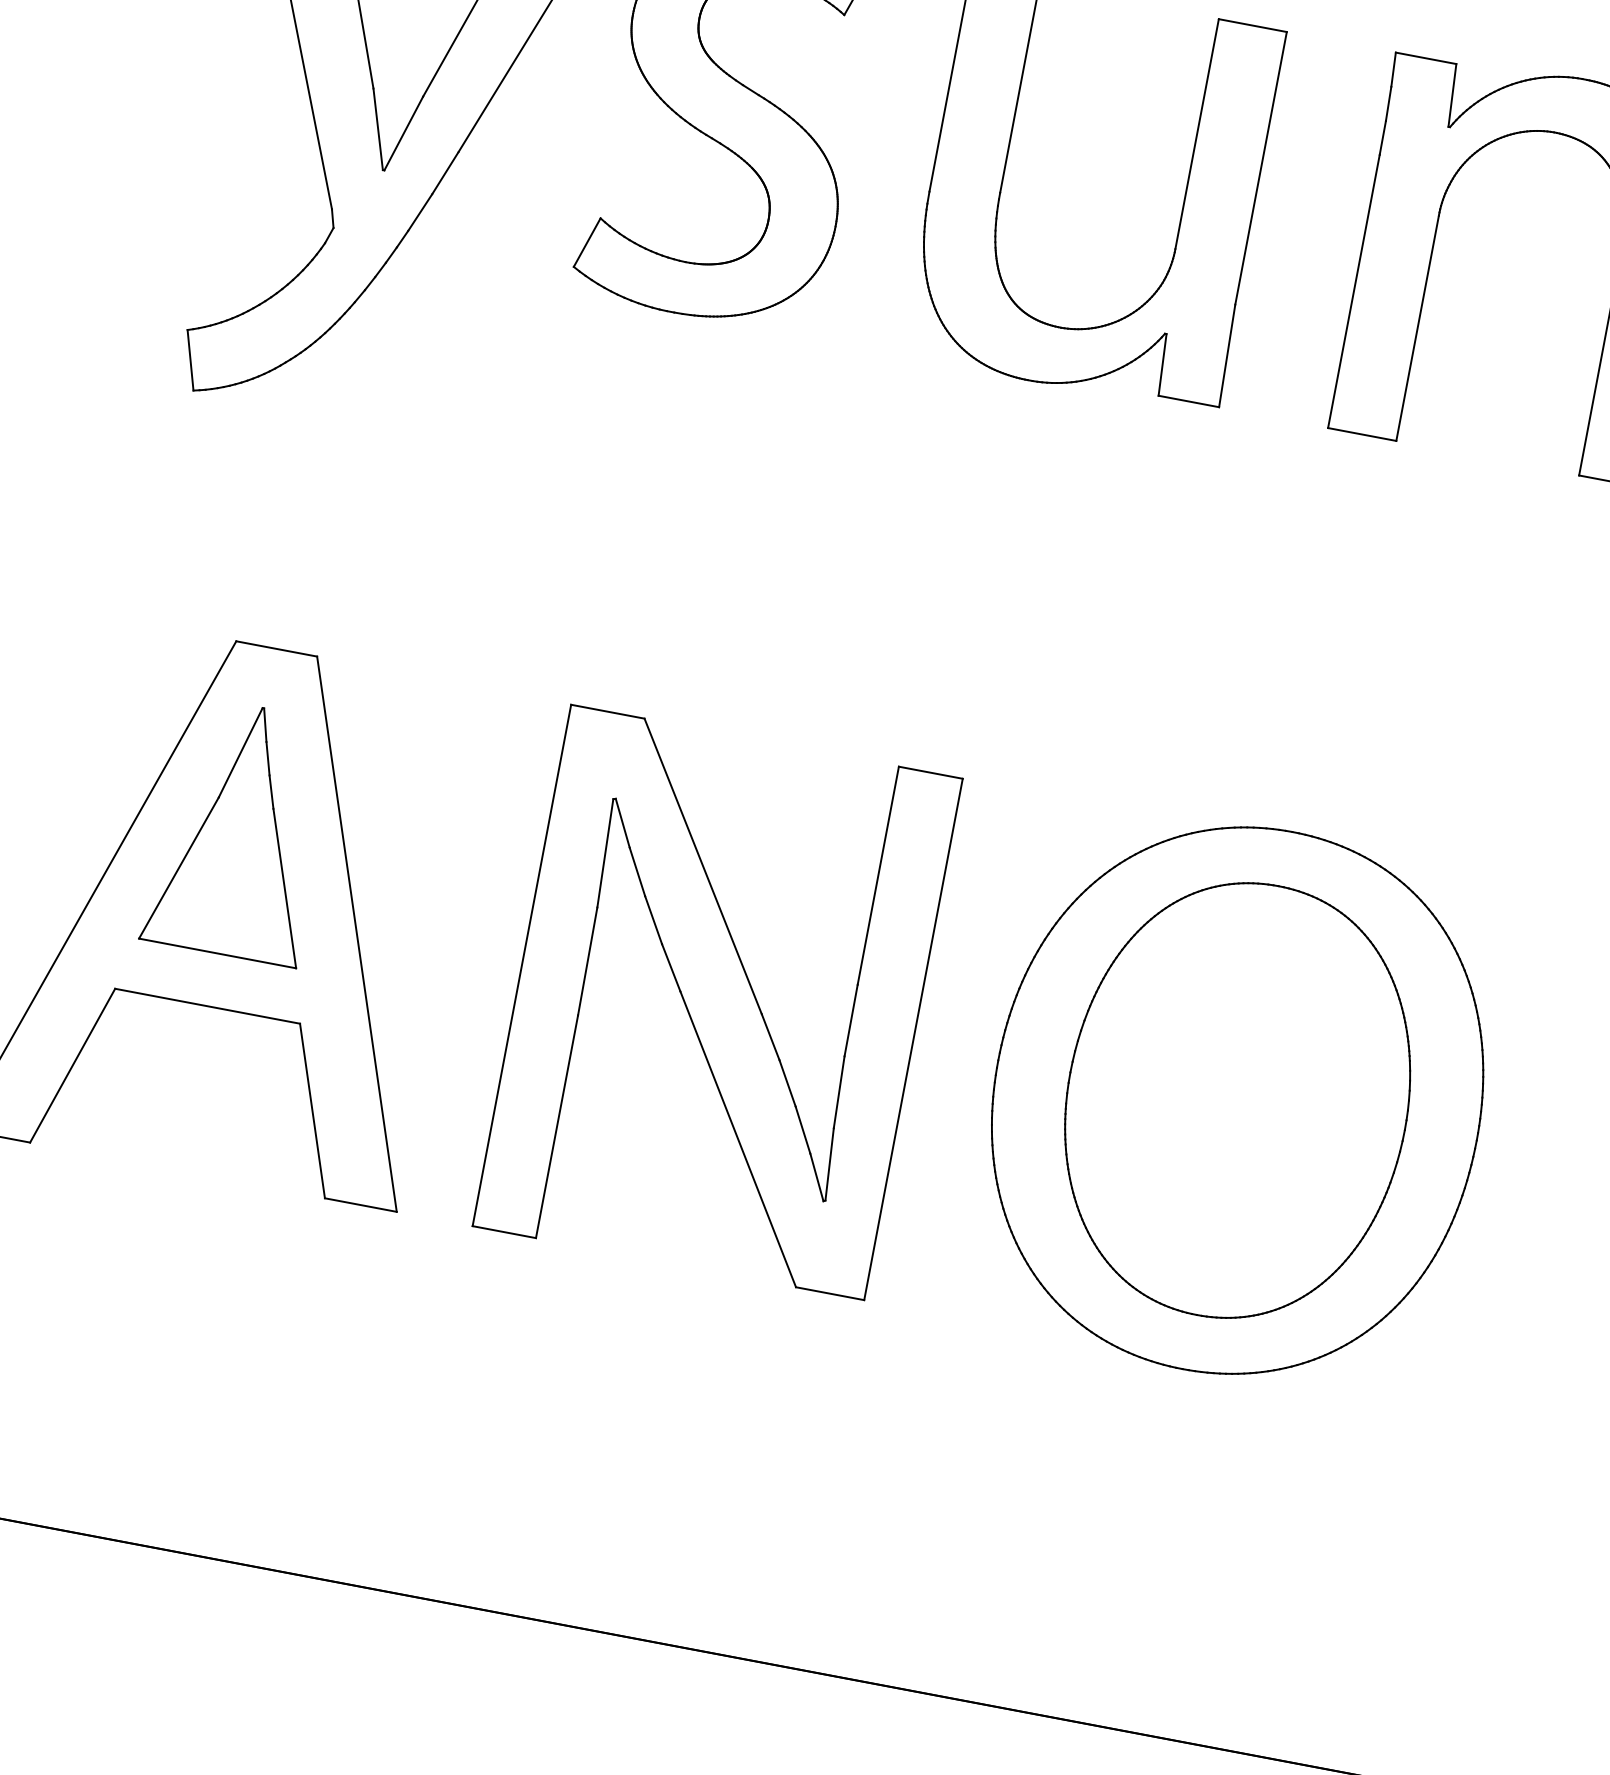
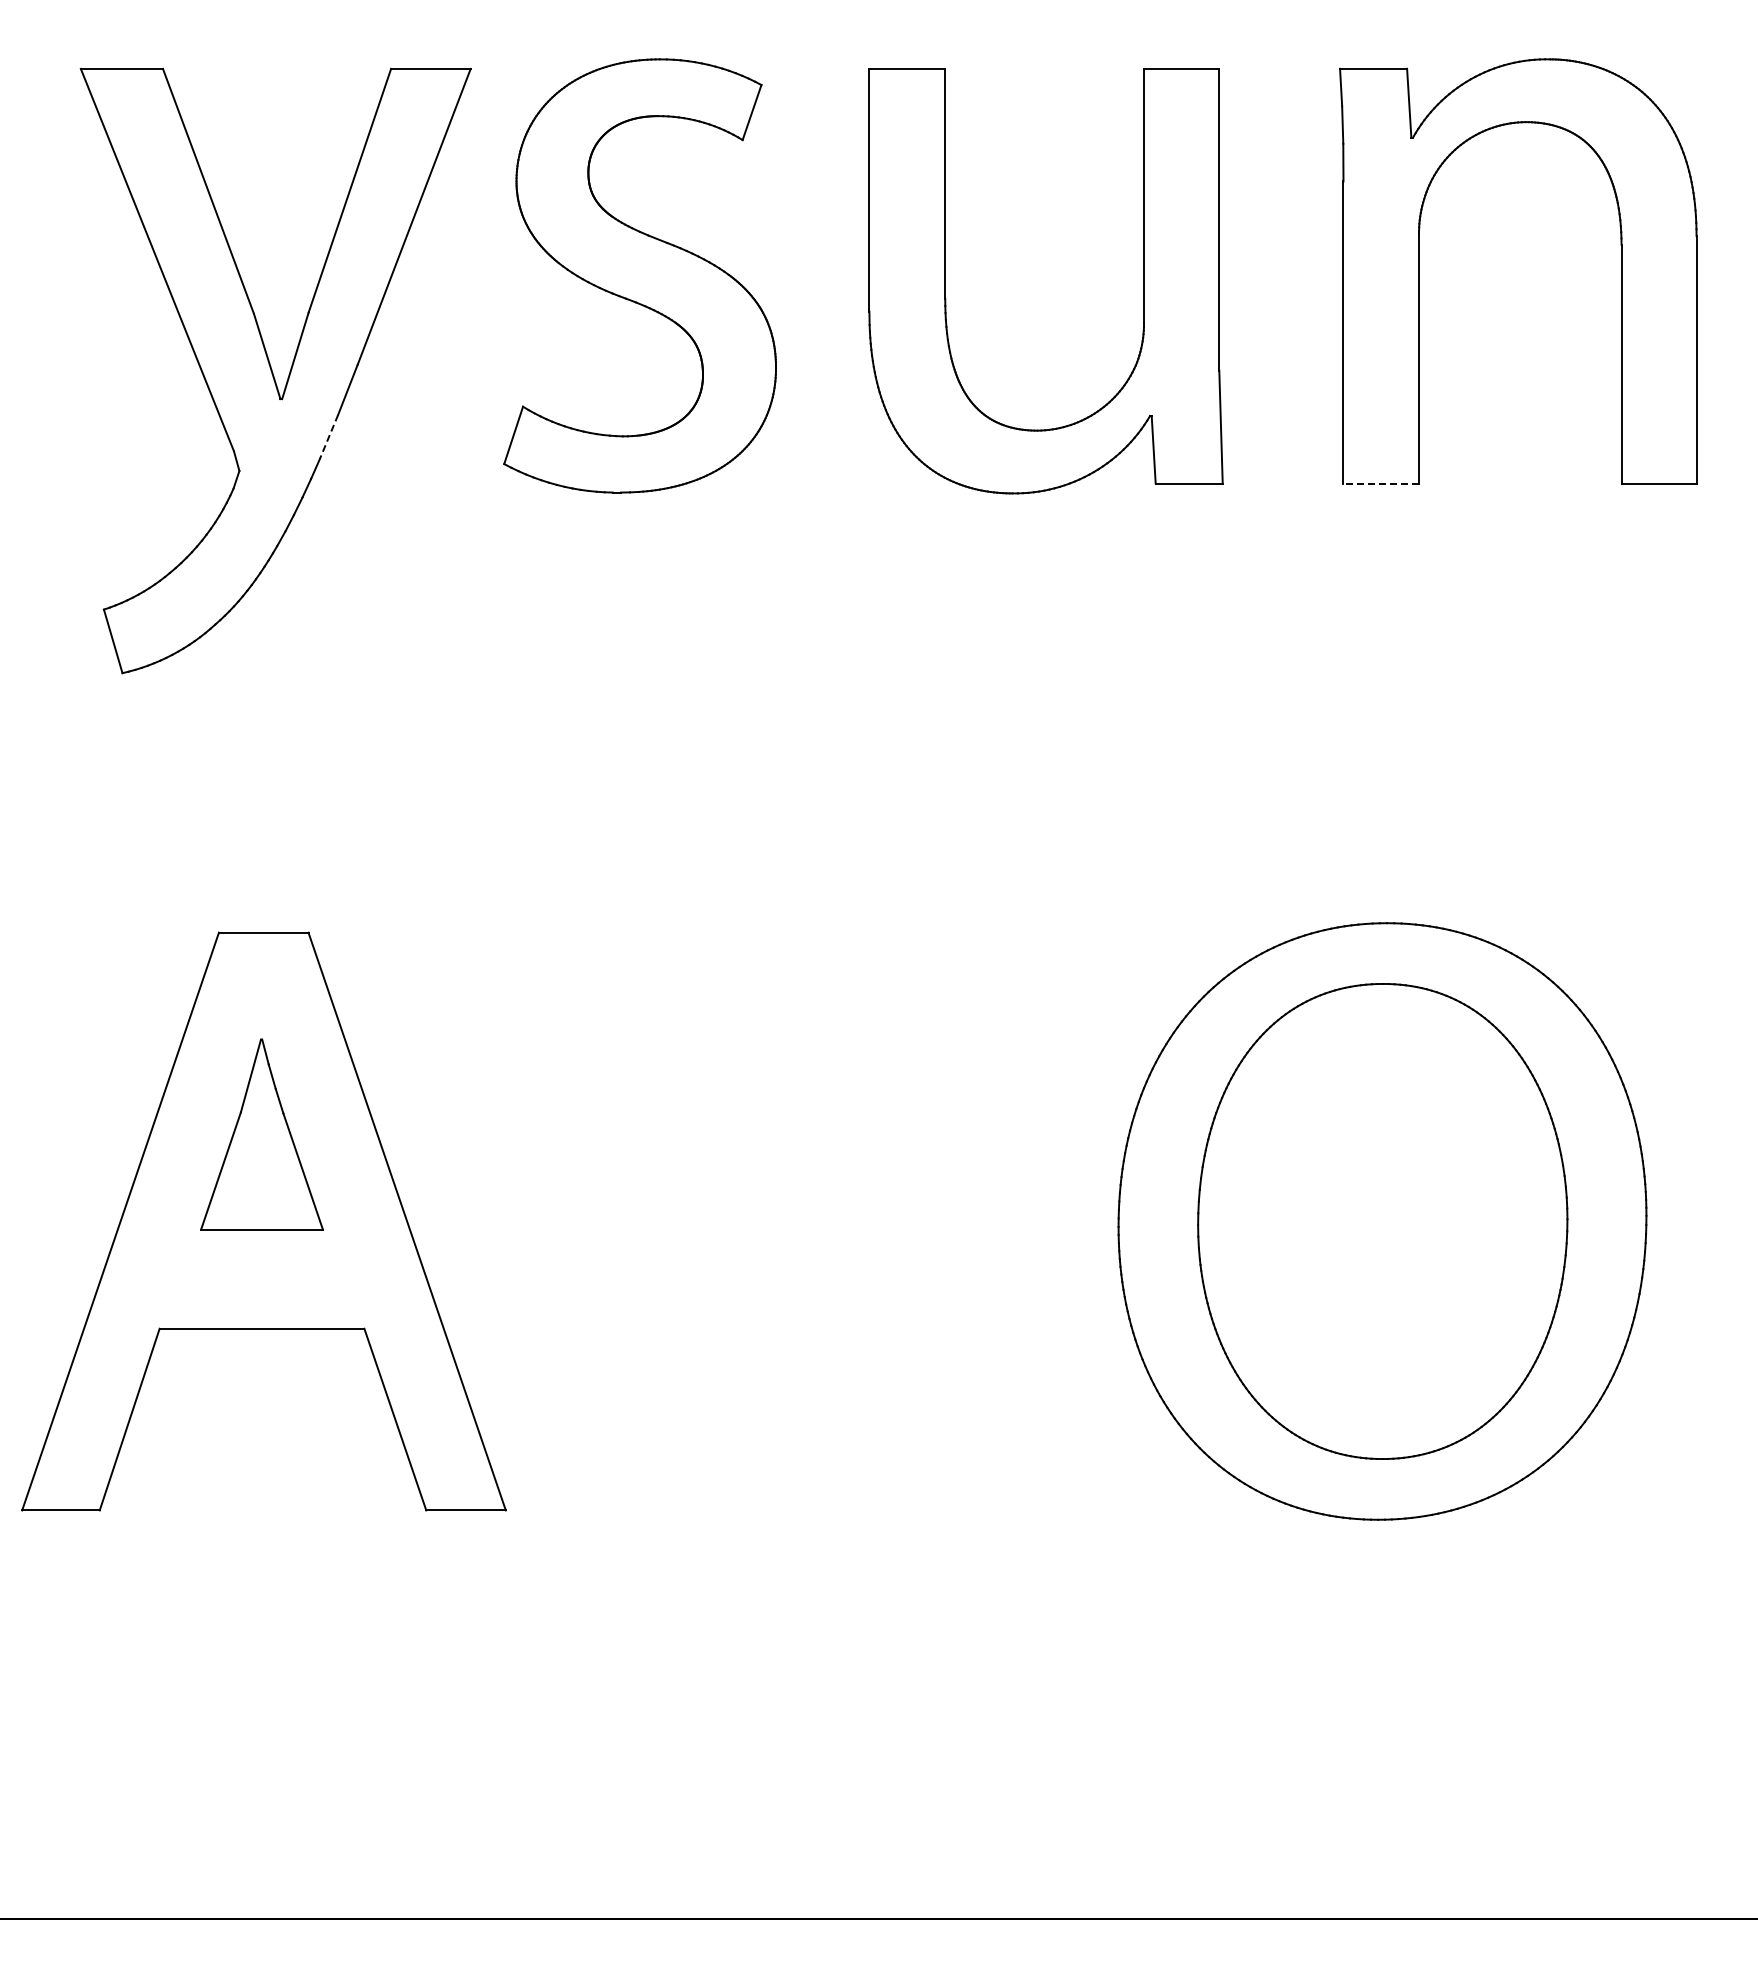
line: (420, 212) -> (329, 436), solid -> dashed
line: (1362, 435) -> (1381, 484), solid -> dashed
part: (240, 830) -> (261, 1134), size x0.7
part: (717, 1002) -> (806, 1221), removed

